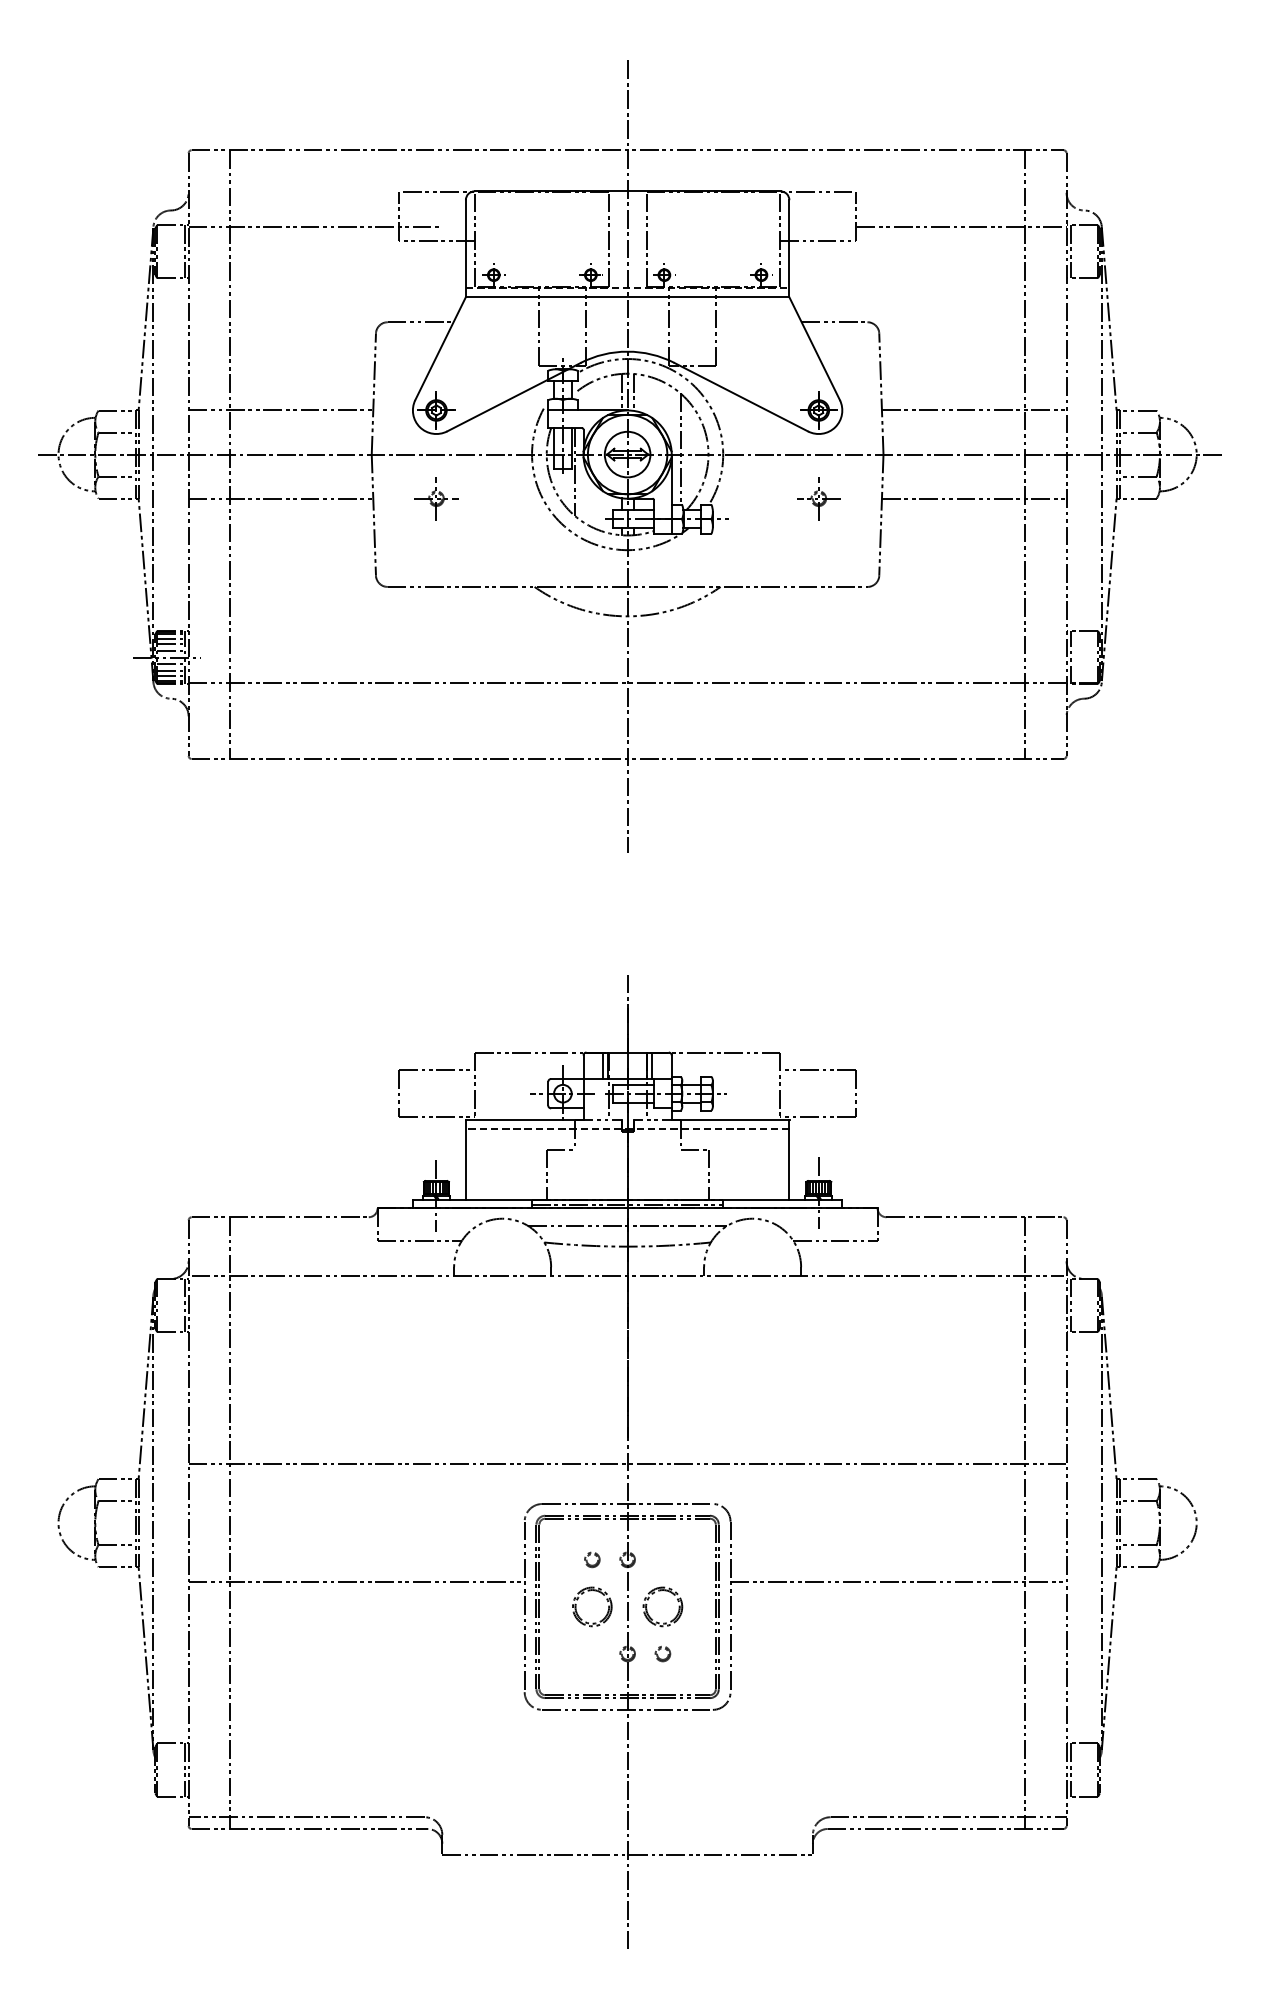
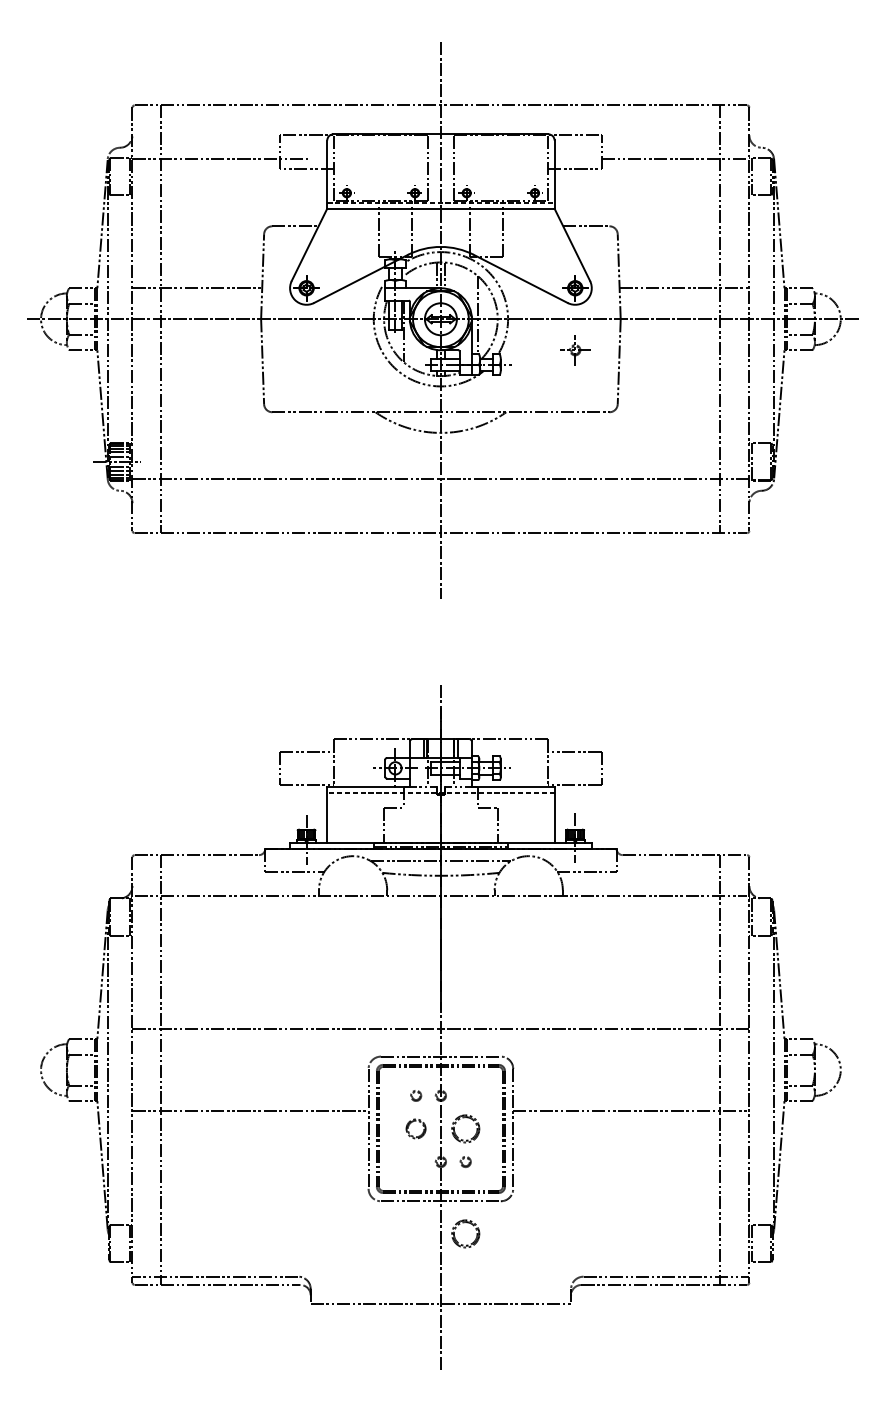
line: (281, 499) -> (197, 350), removed
part: (436, 499) -> (306, 350), removed
line: (974, 499) -> (684, 350), removed
circle: (591, 1606) -> (415, 1128), size x0.7
circle: (662, 1755) -> (465, 1233), added

